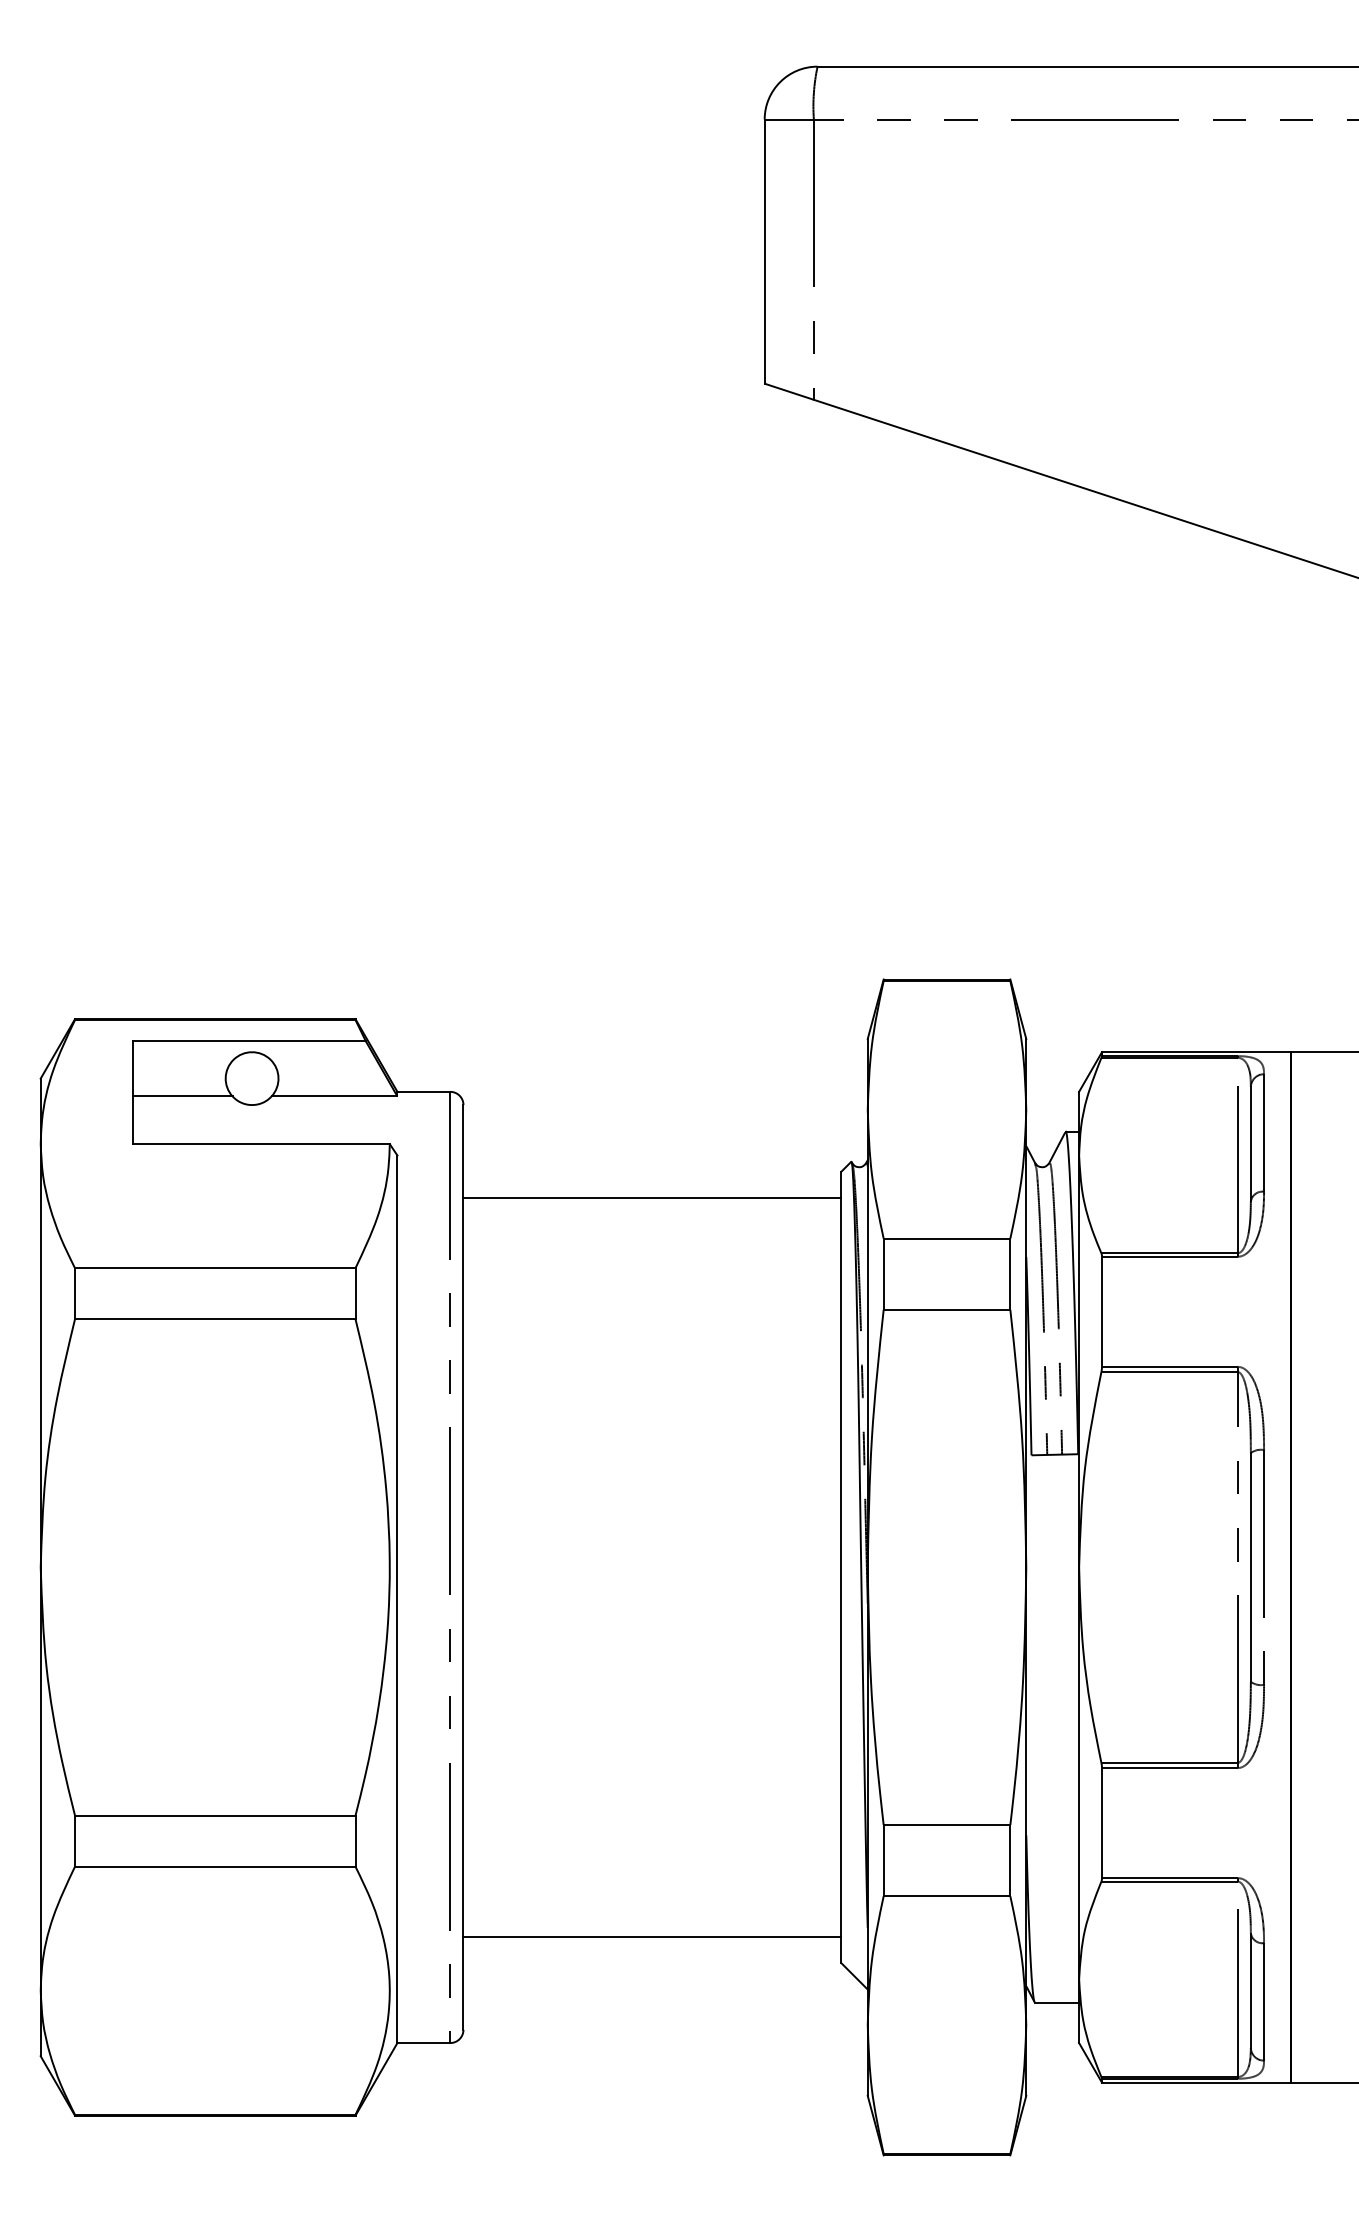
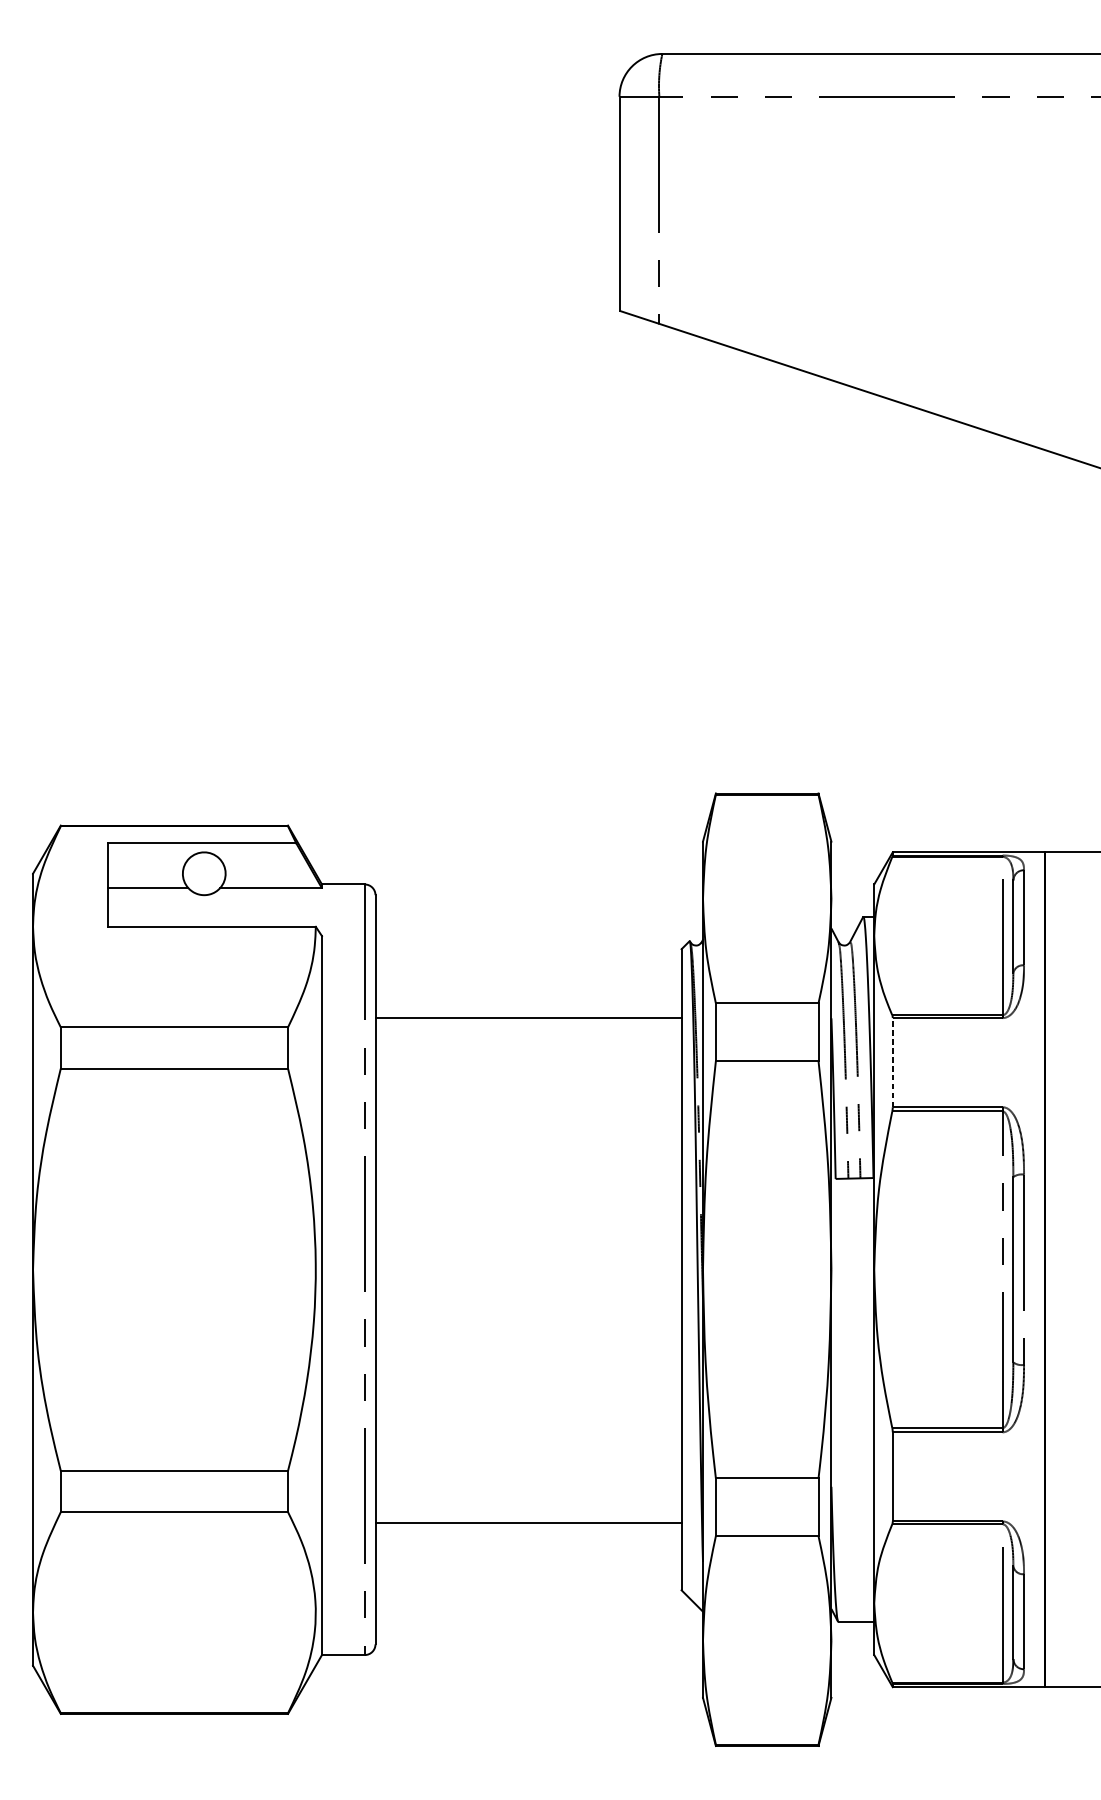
line: (652, 1197) -> (528, 1017), moved
line: (1102, 1311) -> (893, 1062), solid -> dashed
line: (652, 1937) -> (528, 1523), moved

